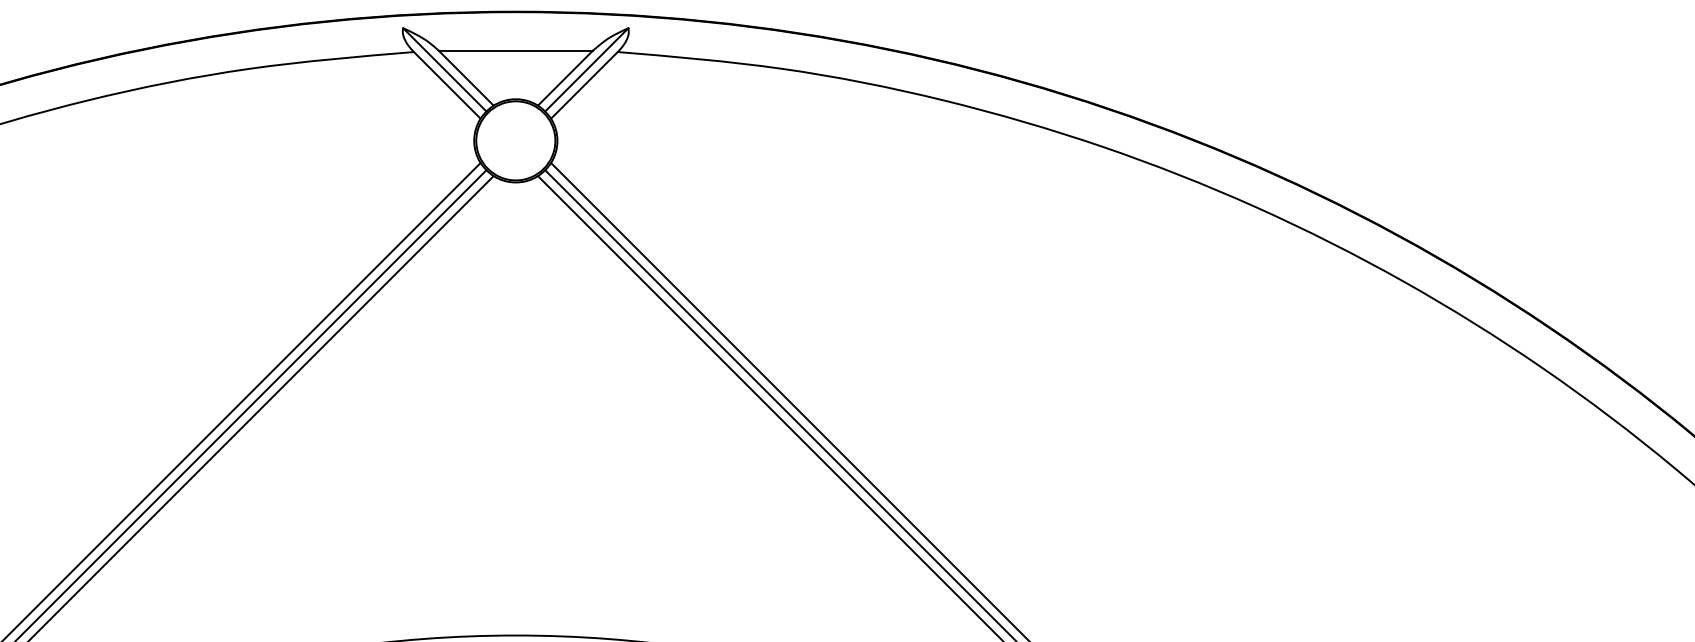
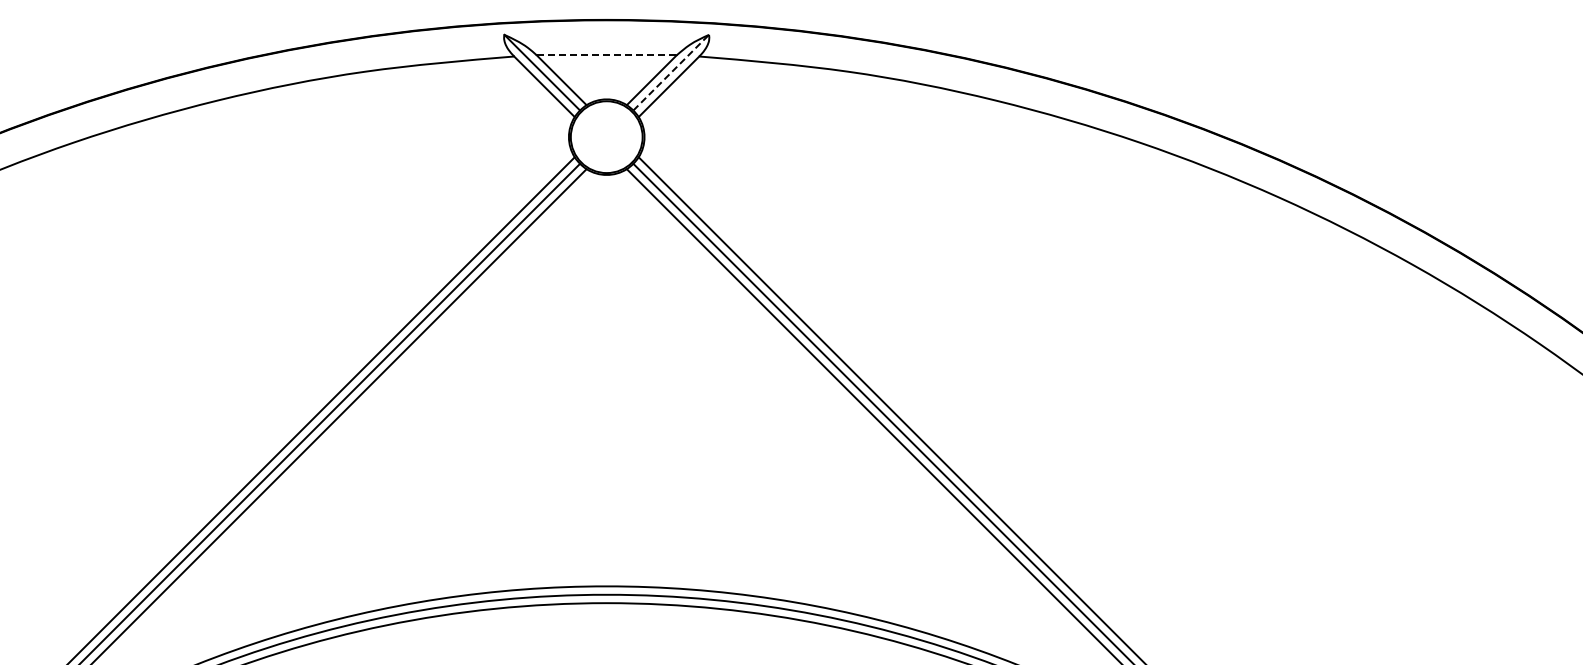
line: (515, 50) -> (606, 55), solid -> dashed
line: (587, 69) -> (671, 72), solid -> dashed

